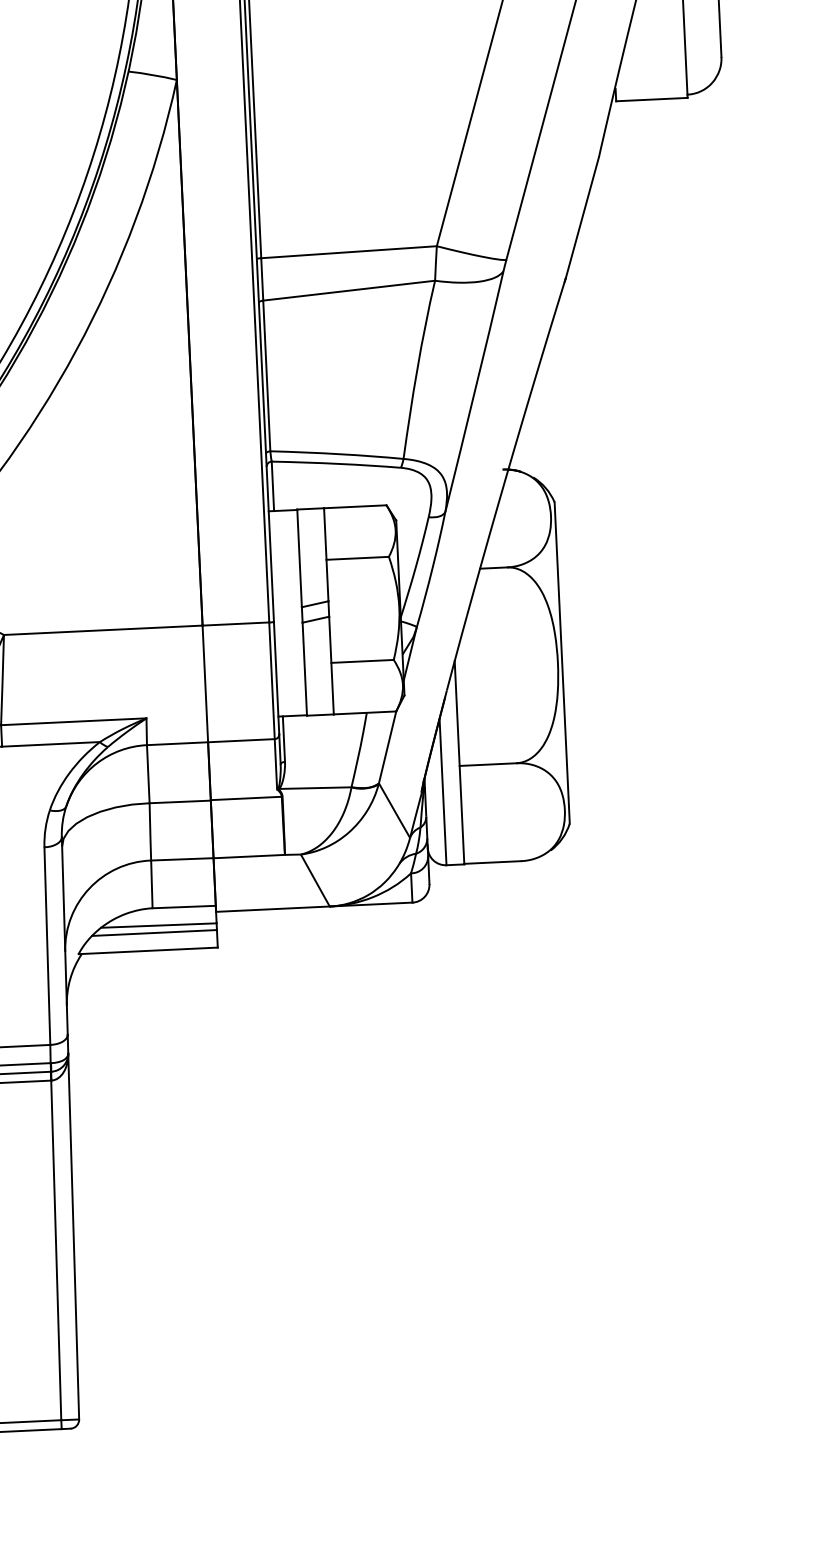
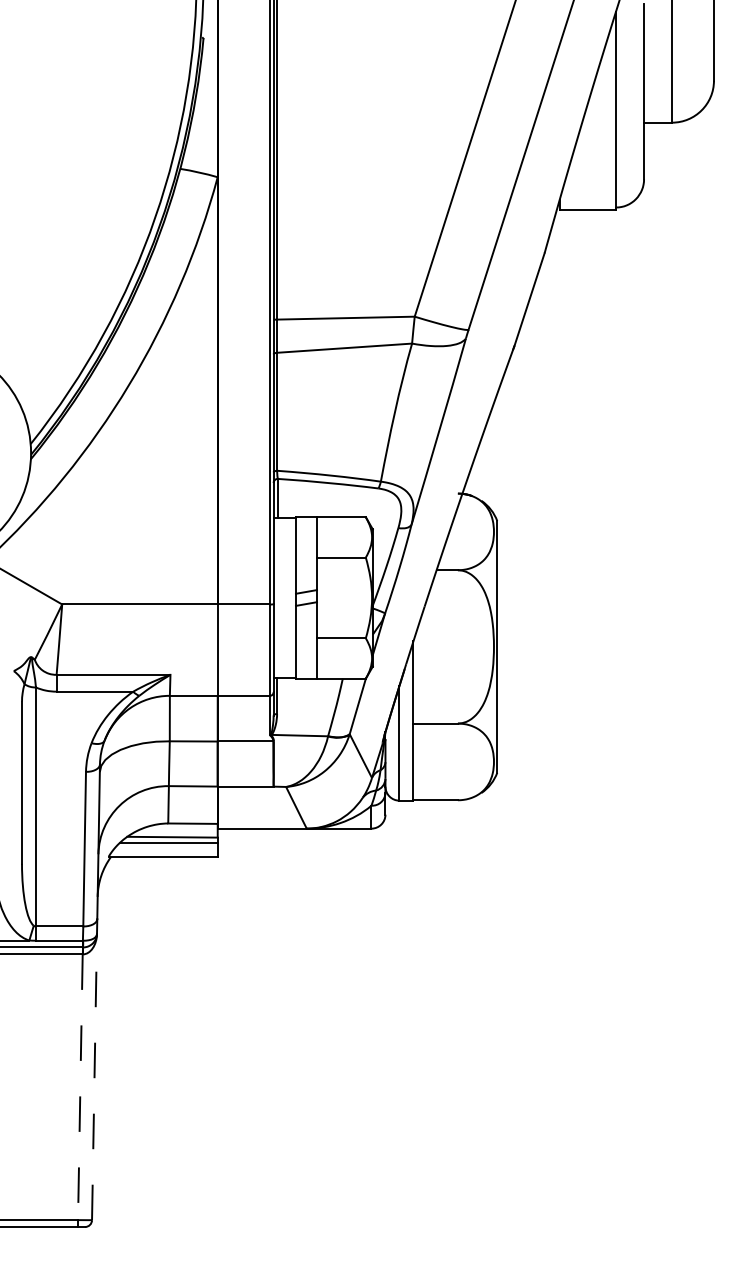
line: (73, 1235) -> (94, 1076), solid -> dashed
line: (56, 1250) -> (80, 1087), solid -> dashed

